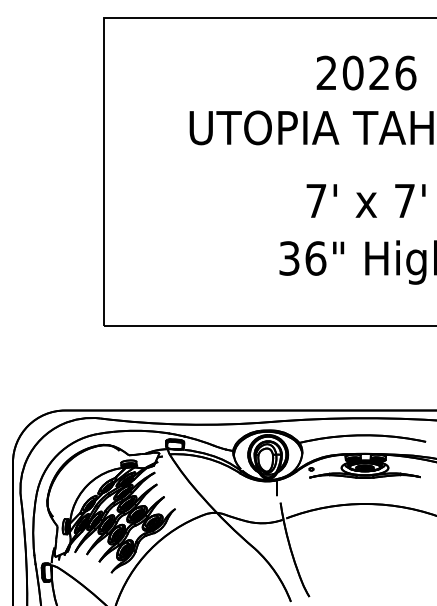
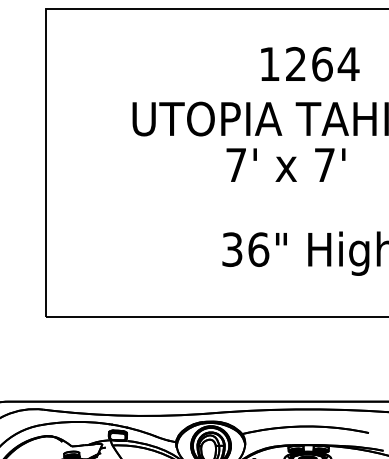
text: (366, 72) -> (309, 63), 2026 -> 1264
text: (365, 200) -> (285, 164), moved

